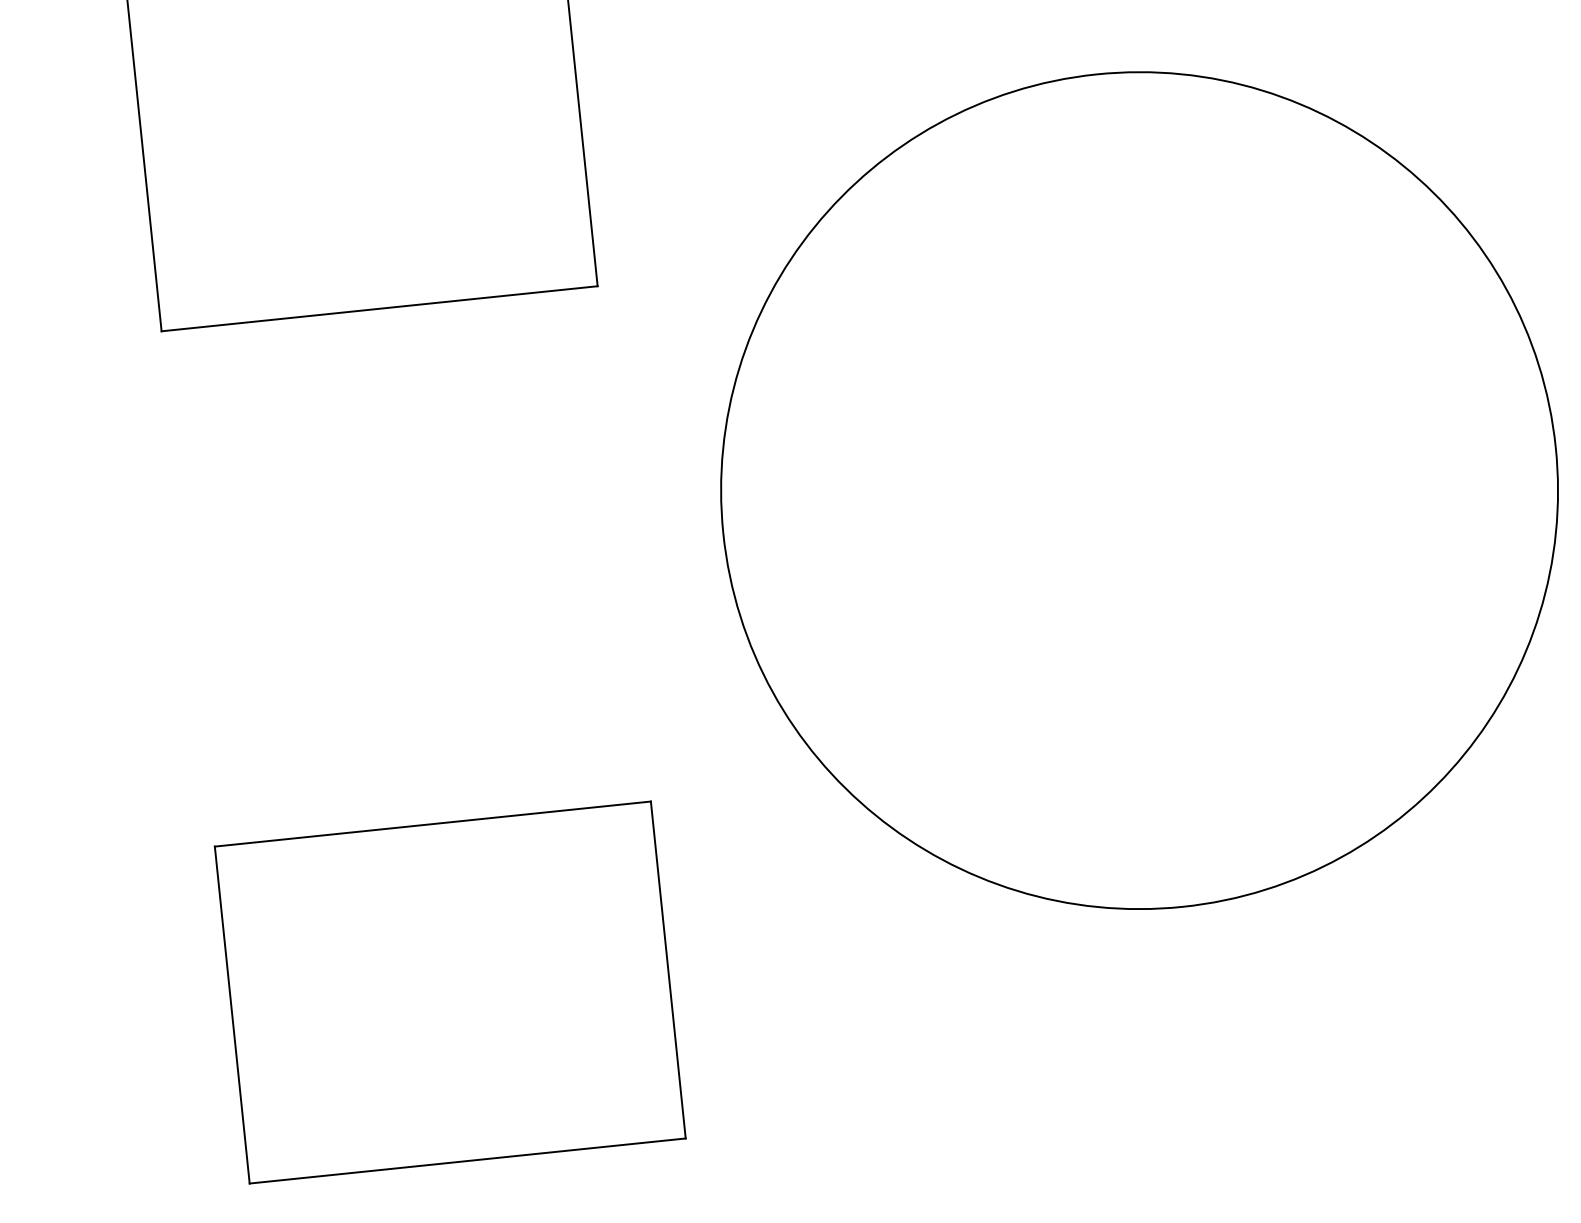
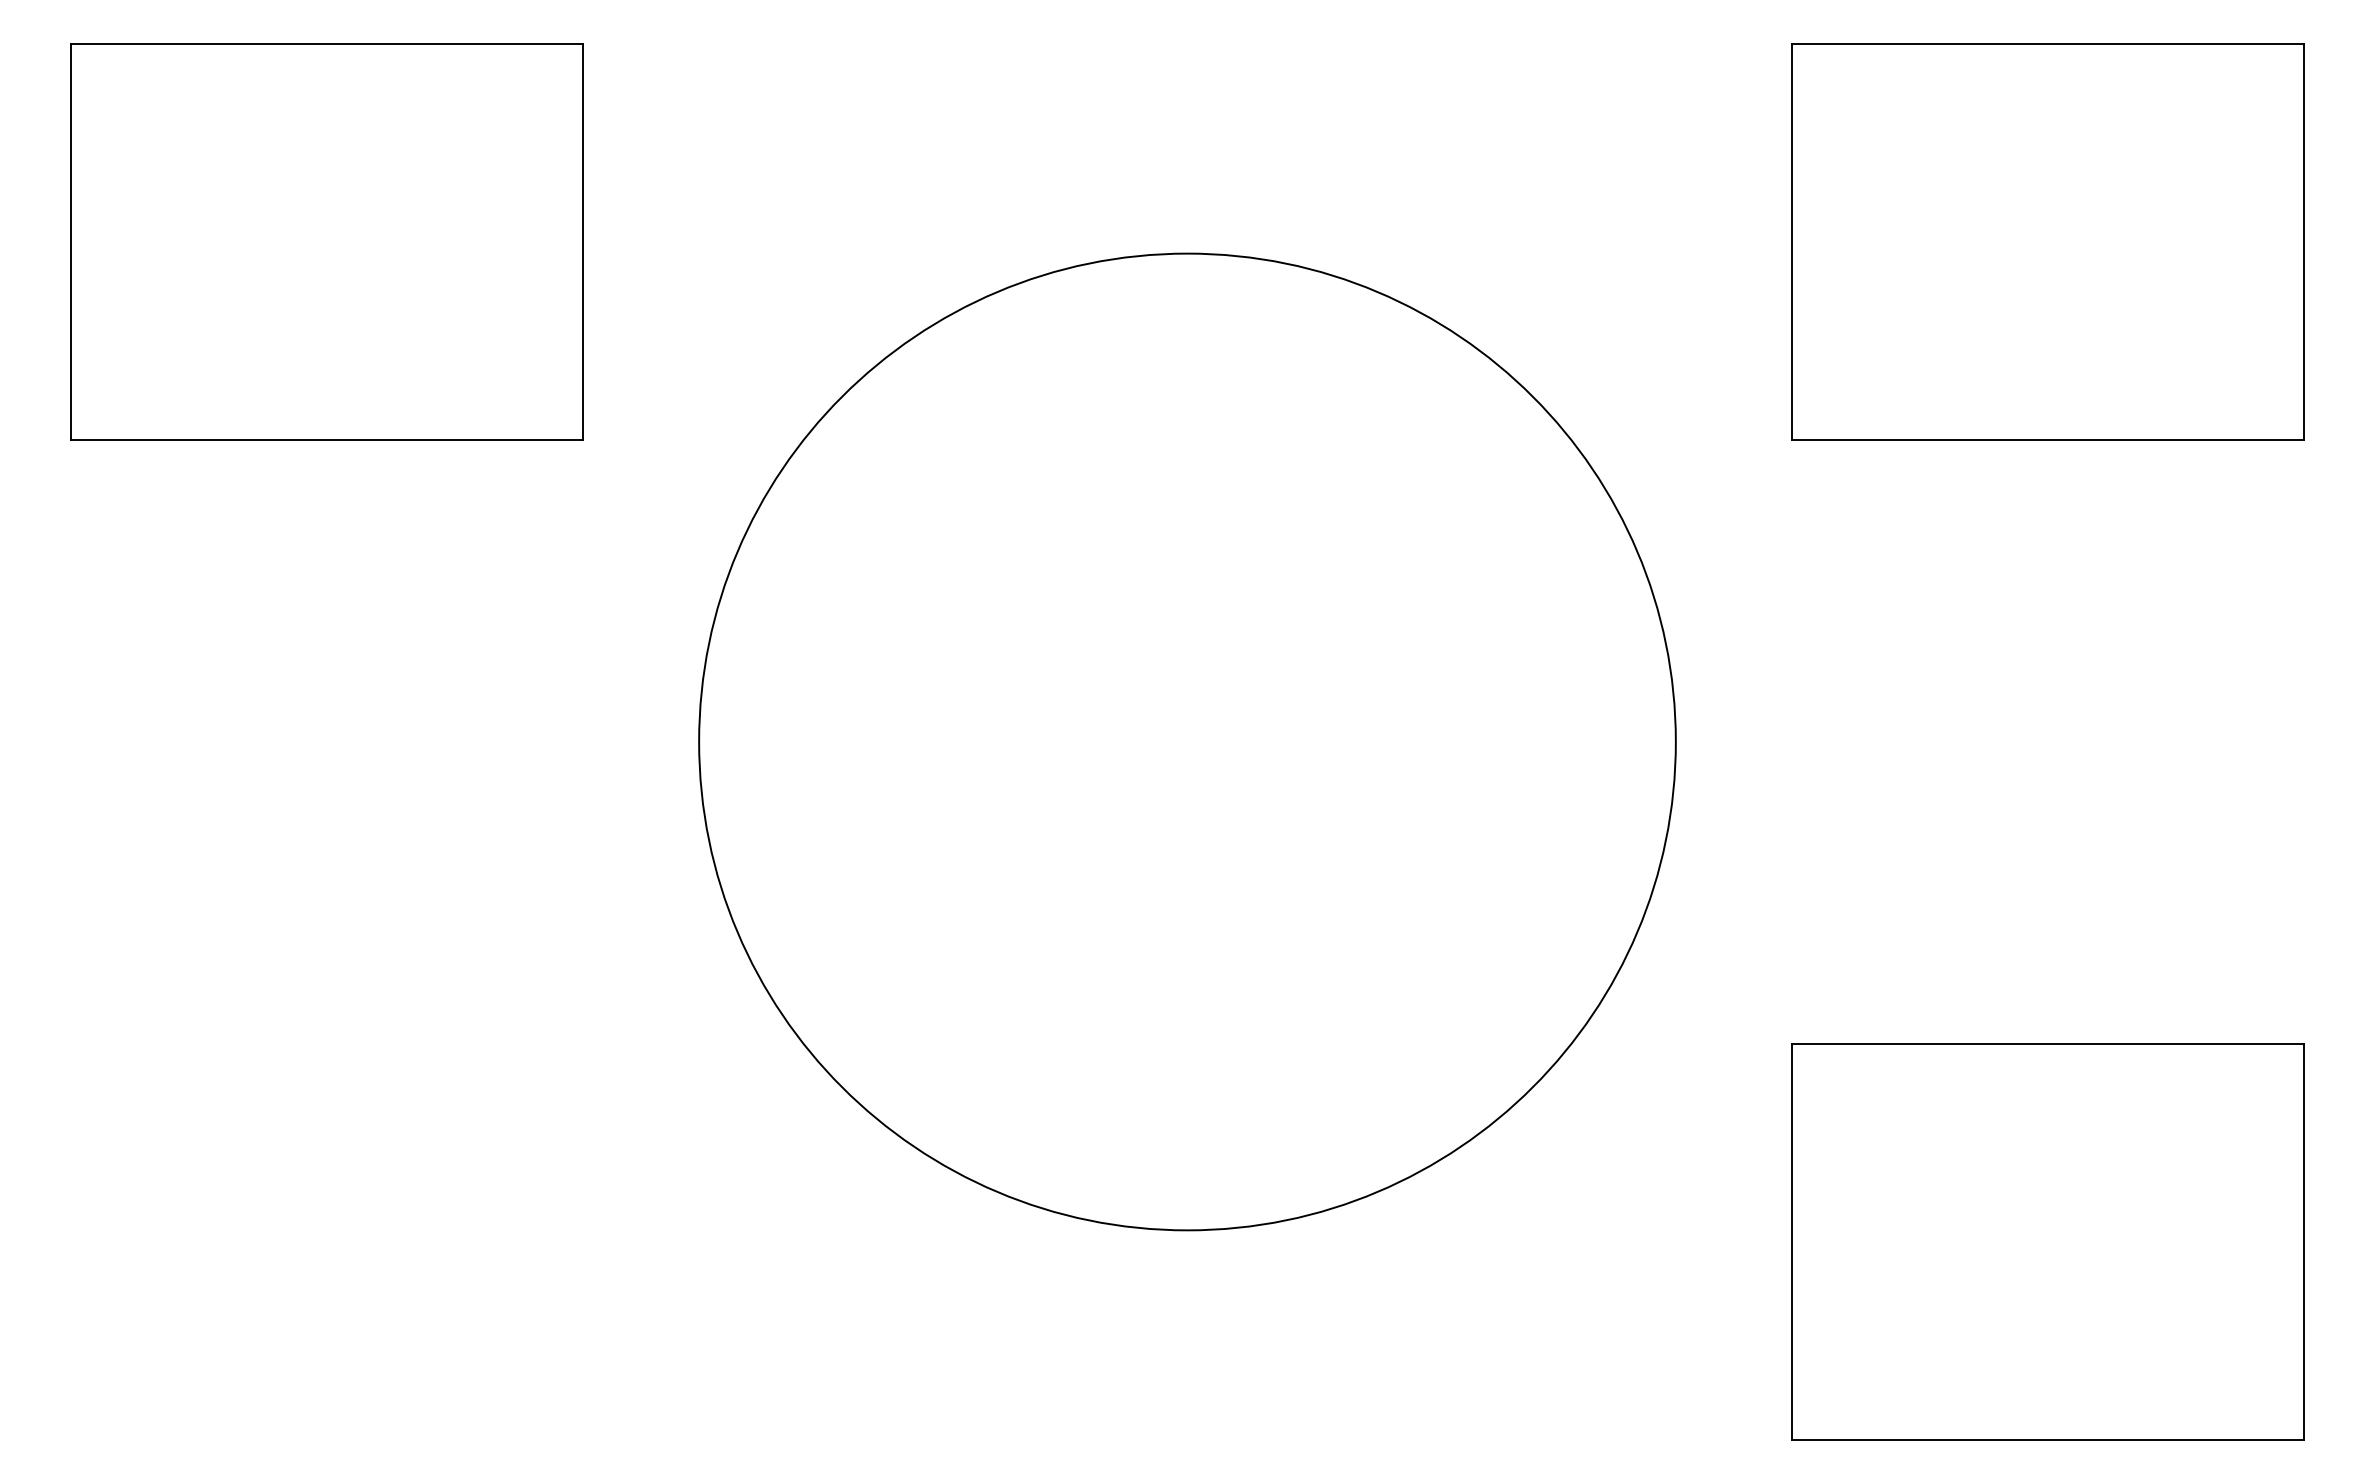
part: (449, 992) -> (326, 1241), removed

